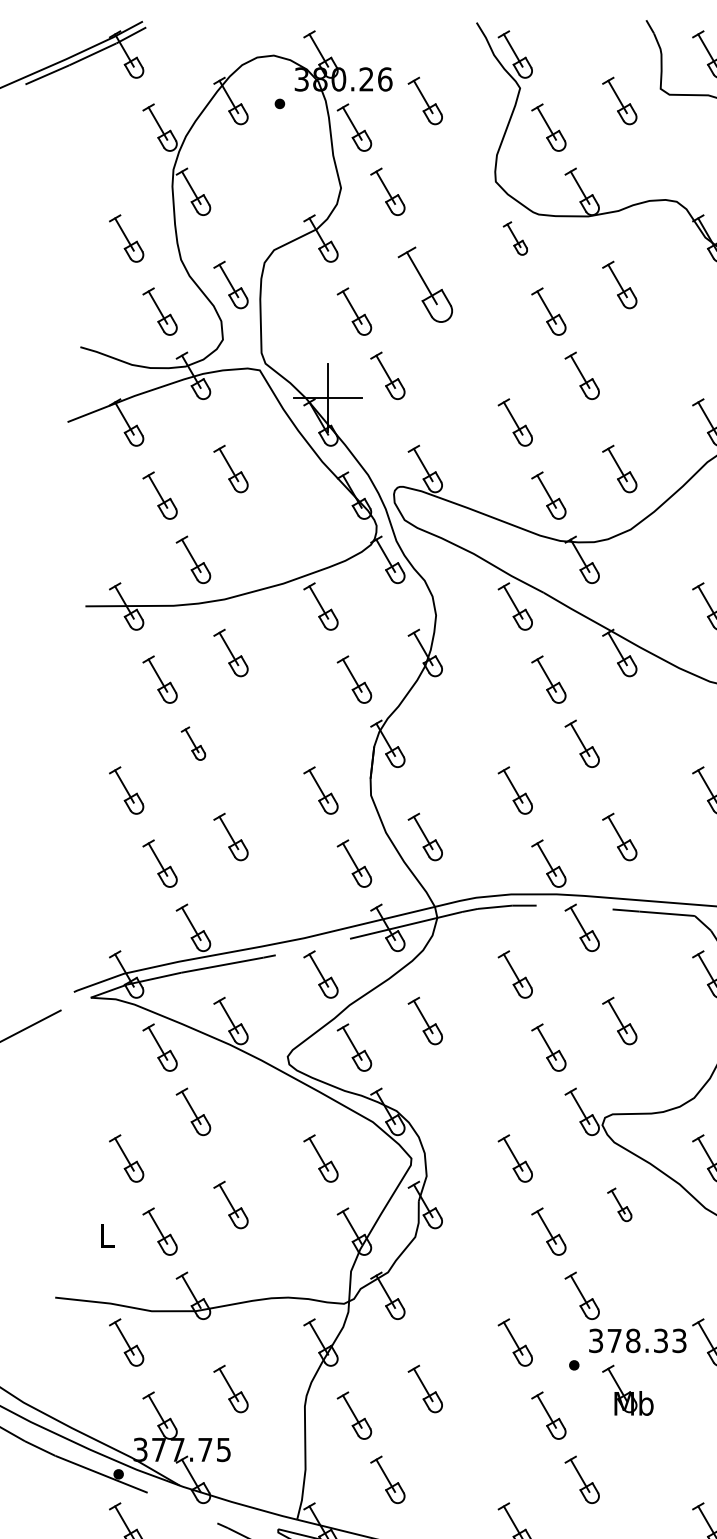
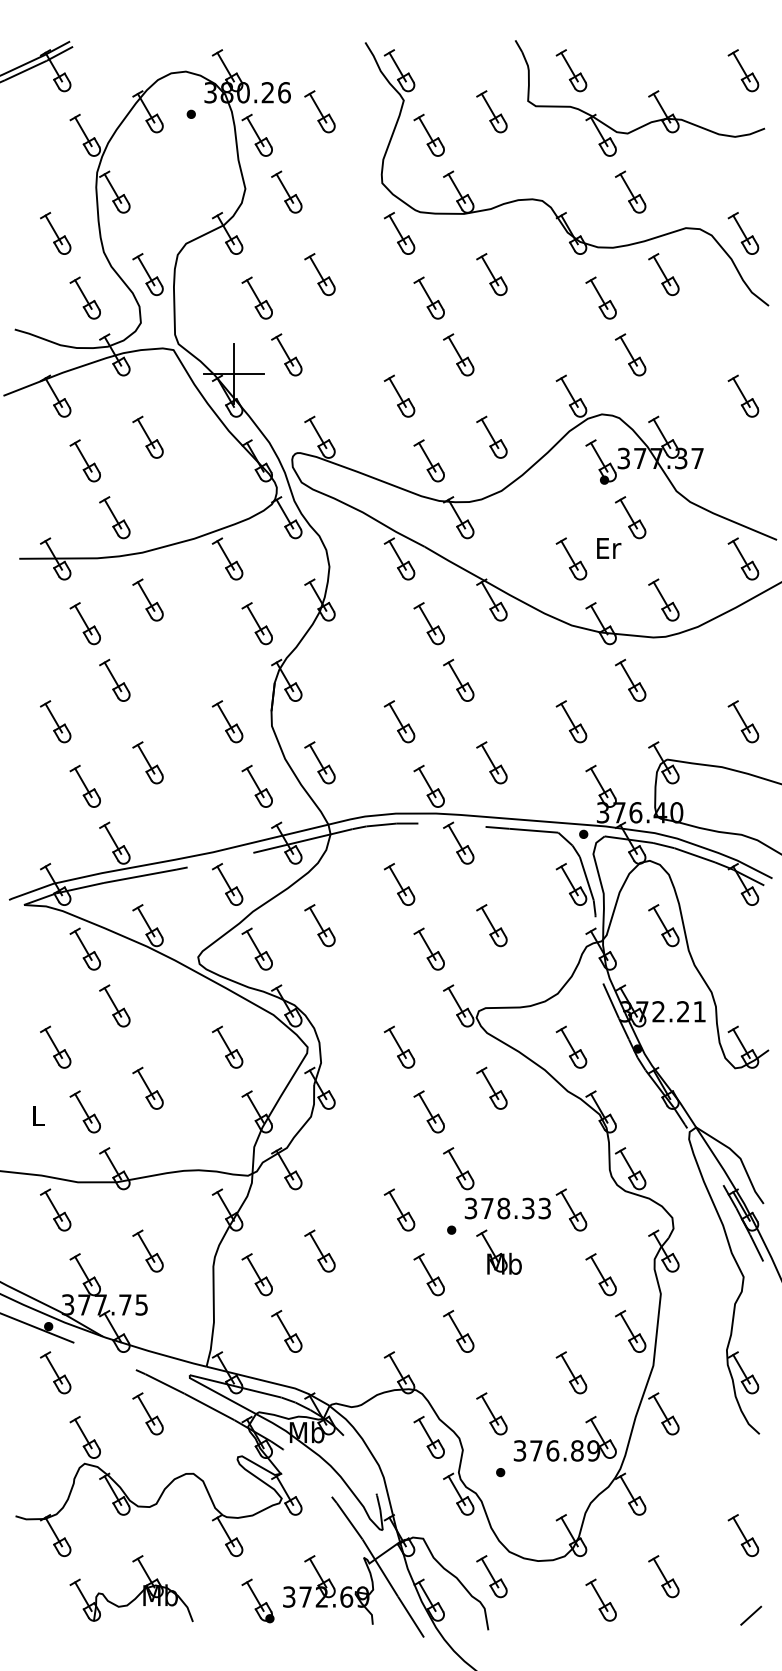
part: (515, 238) -> (399, 233), size x1.43
part: (424, 284) -> (319, 274), size x0.62
part: (193, 742) -> (114, 679), size x1.43
part: (619, 1204) -> (491, 1087), size x1.43

